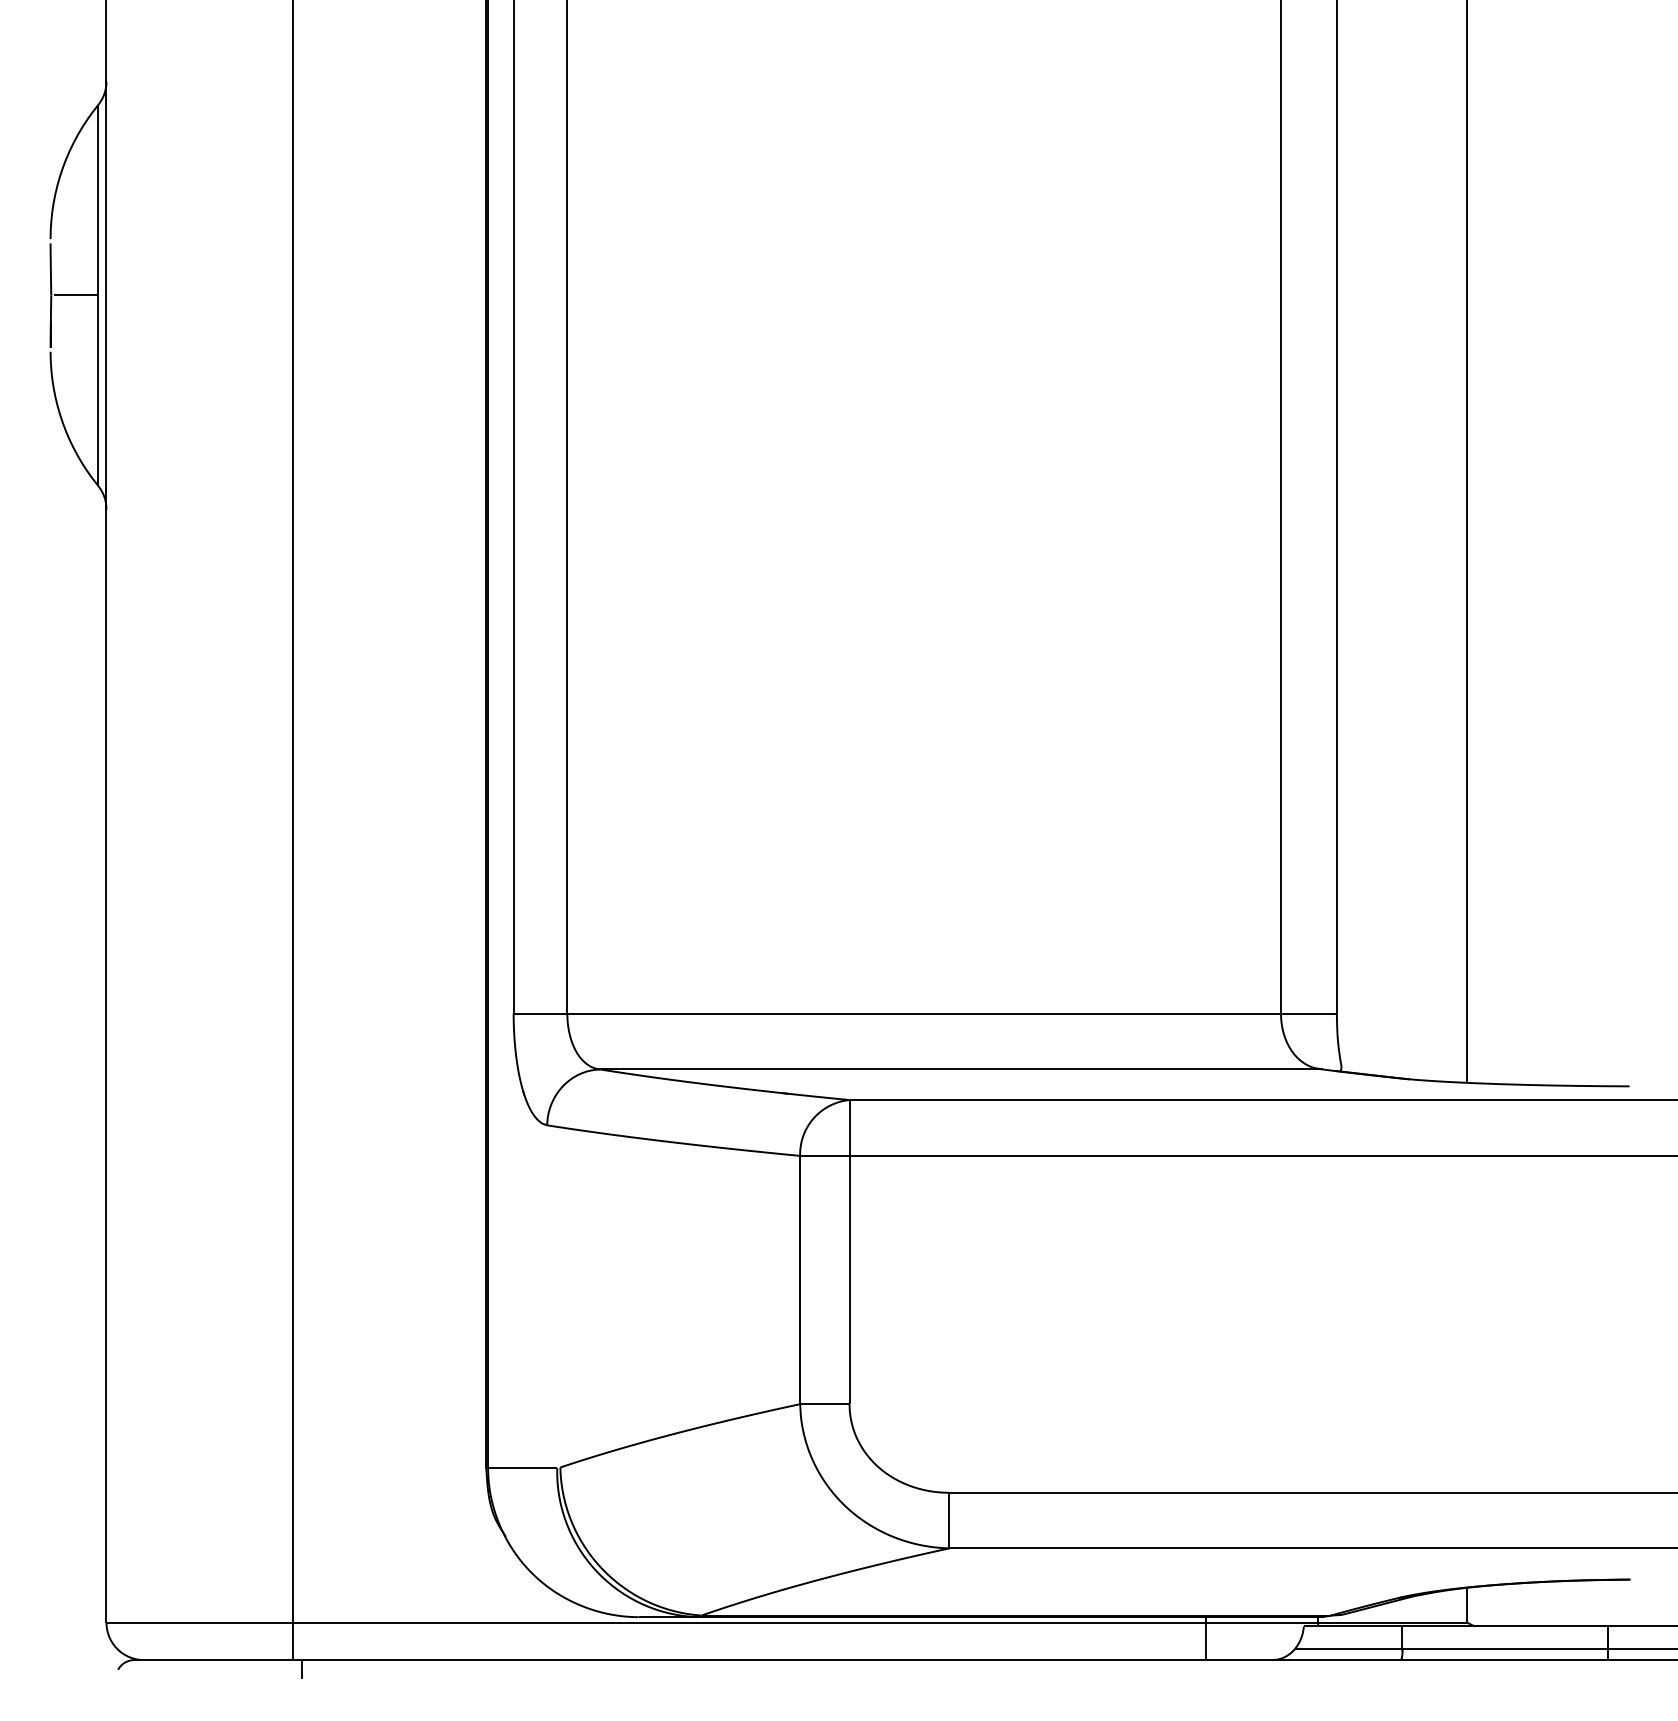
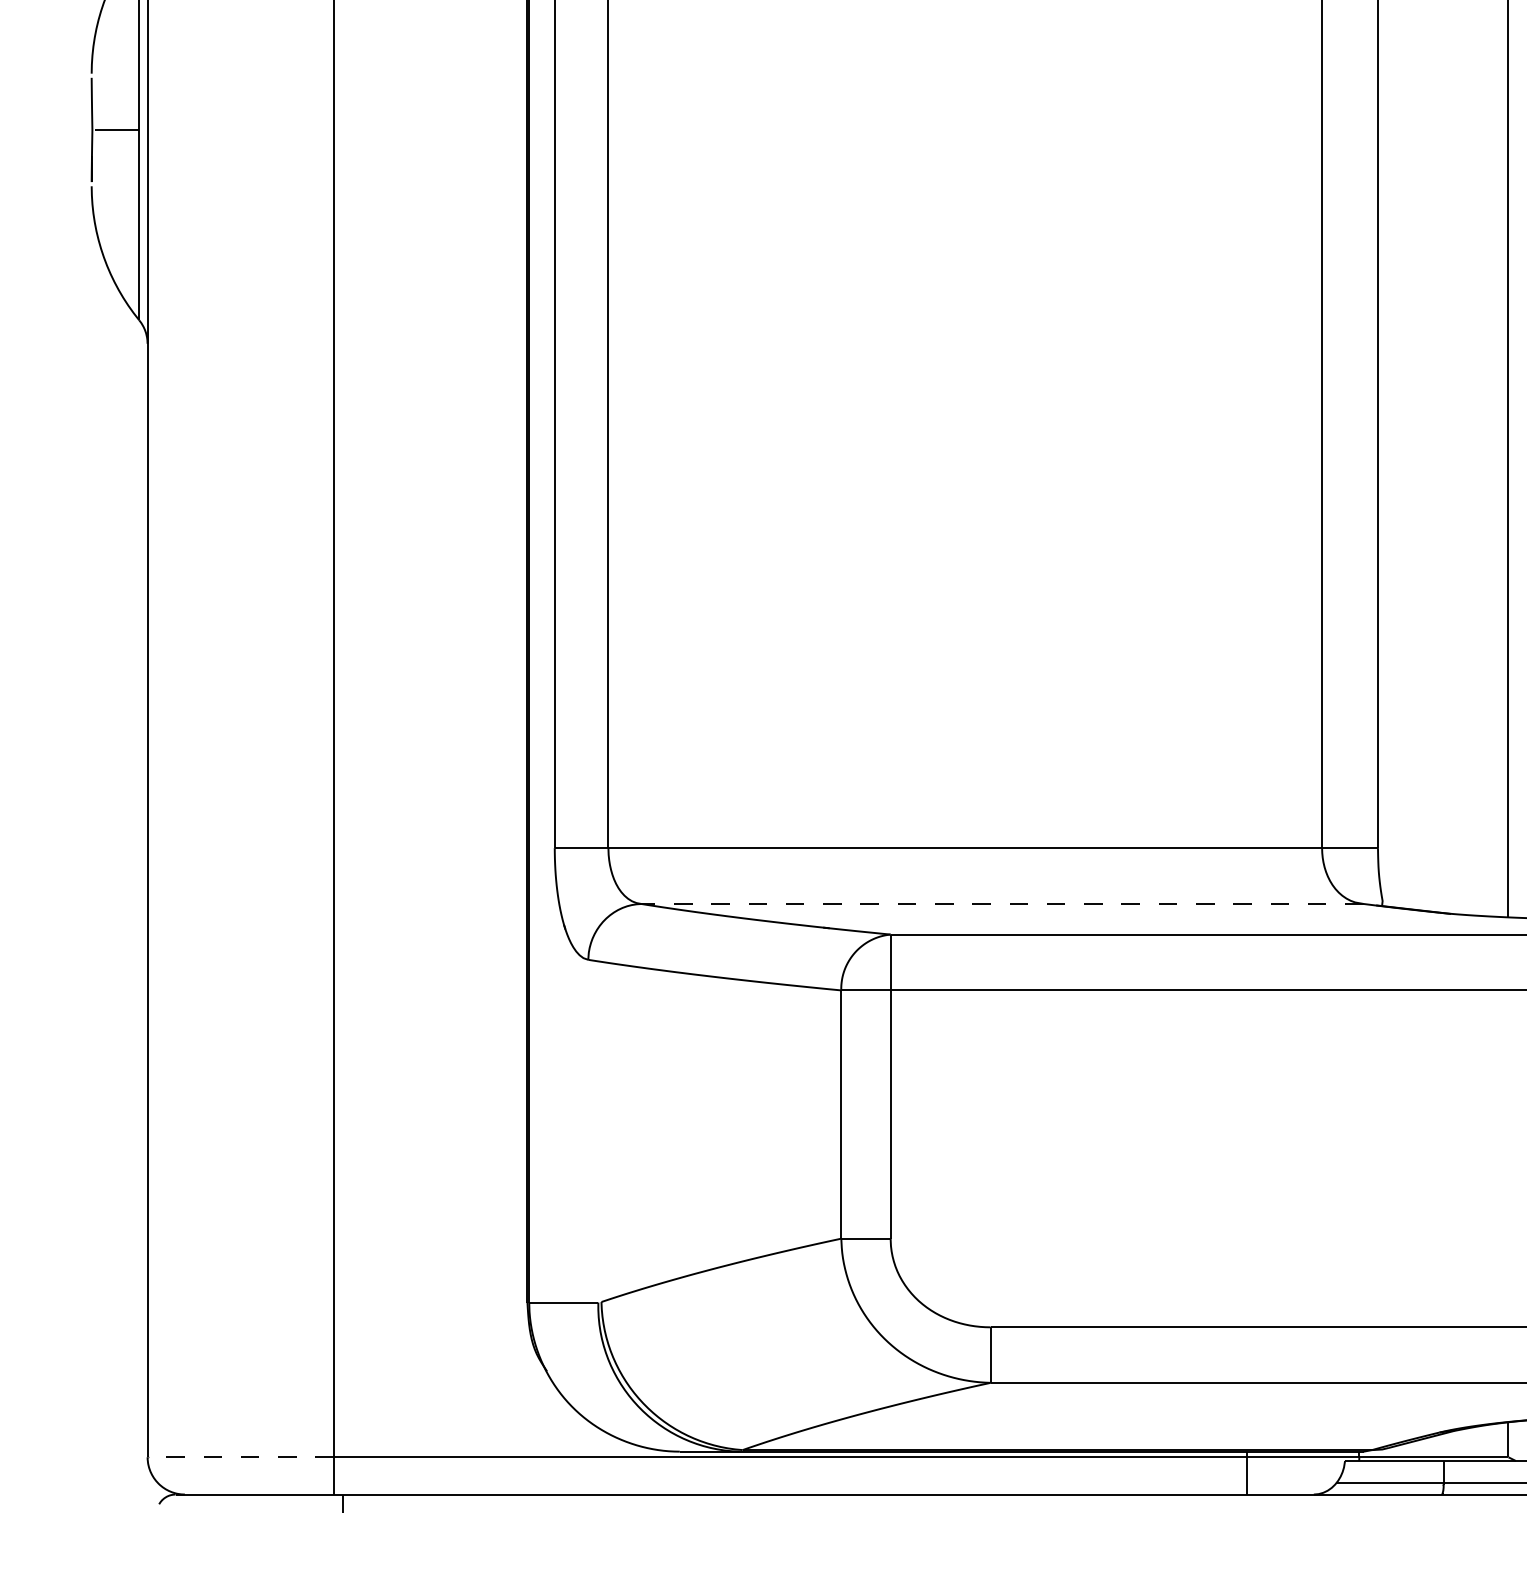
line: (960, 1069) -> (1001, 904), solid -> dashed
line: (199, 1622) -> (240, 1457), solid -> dashed

